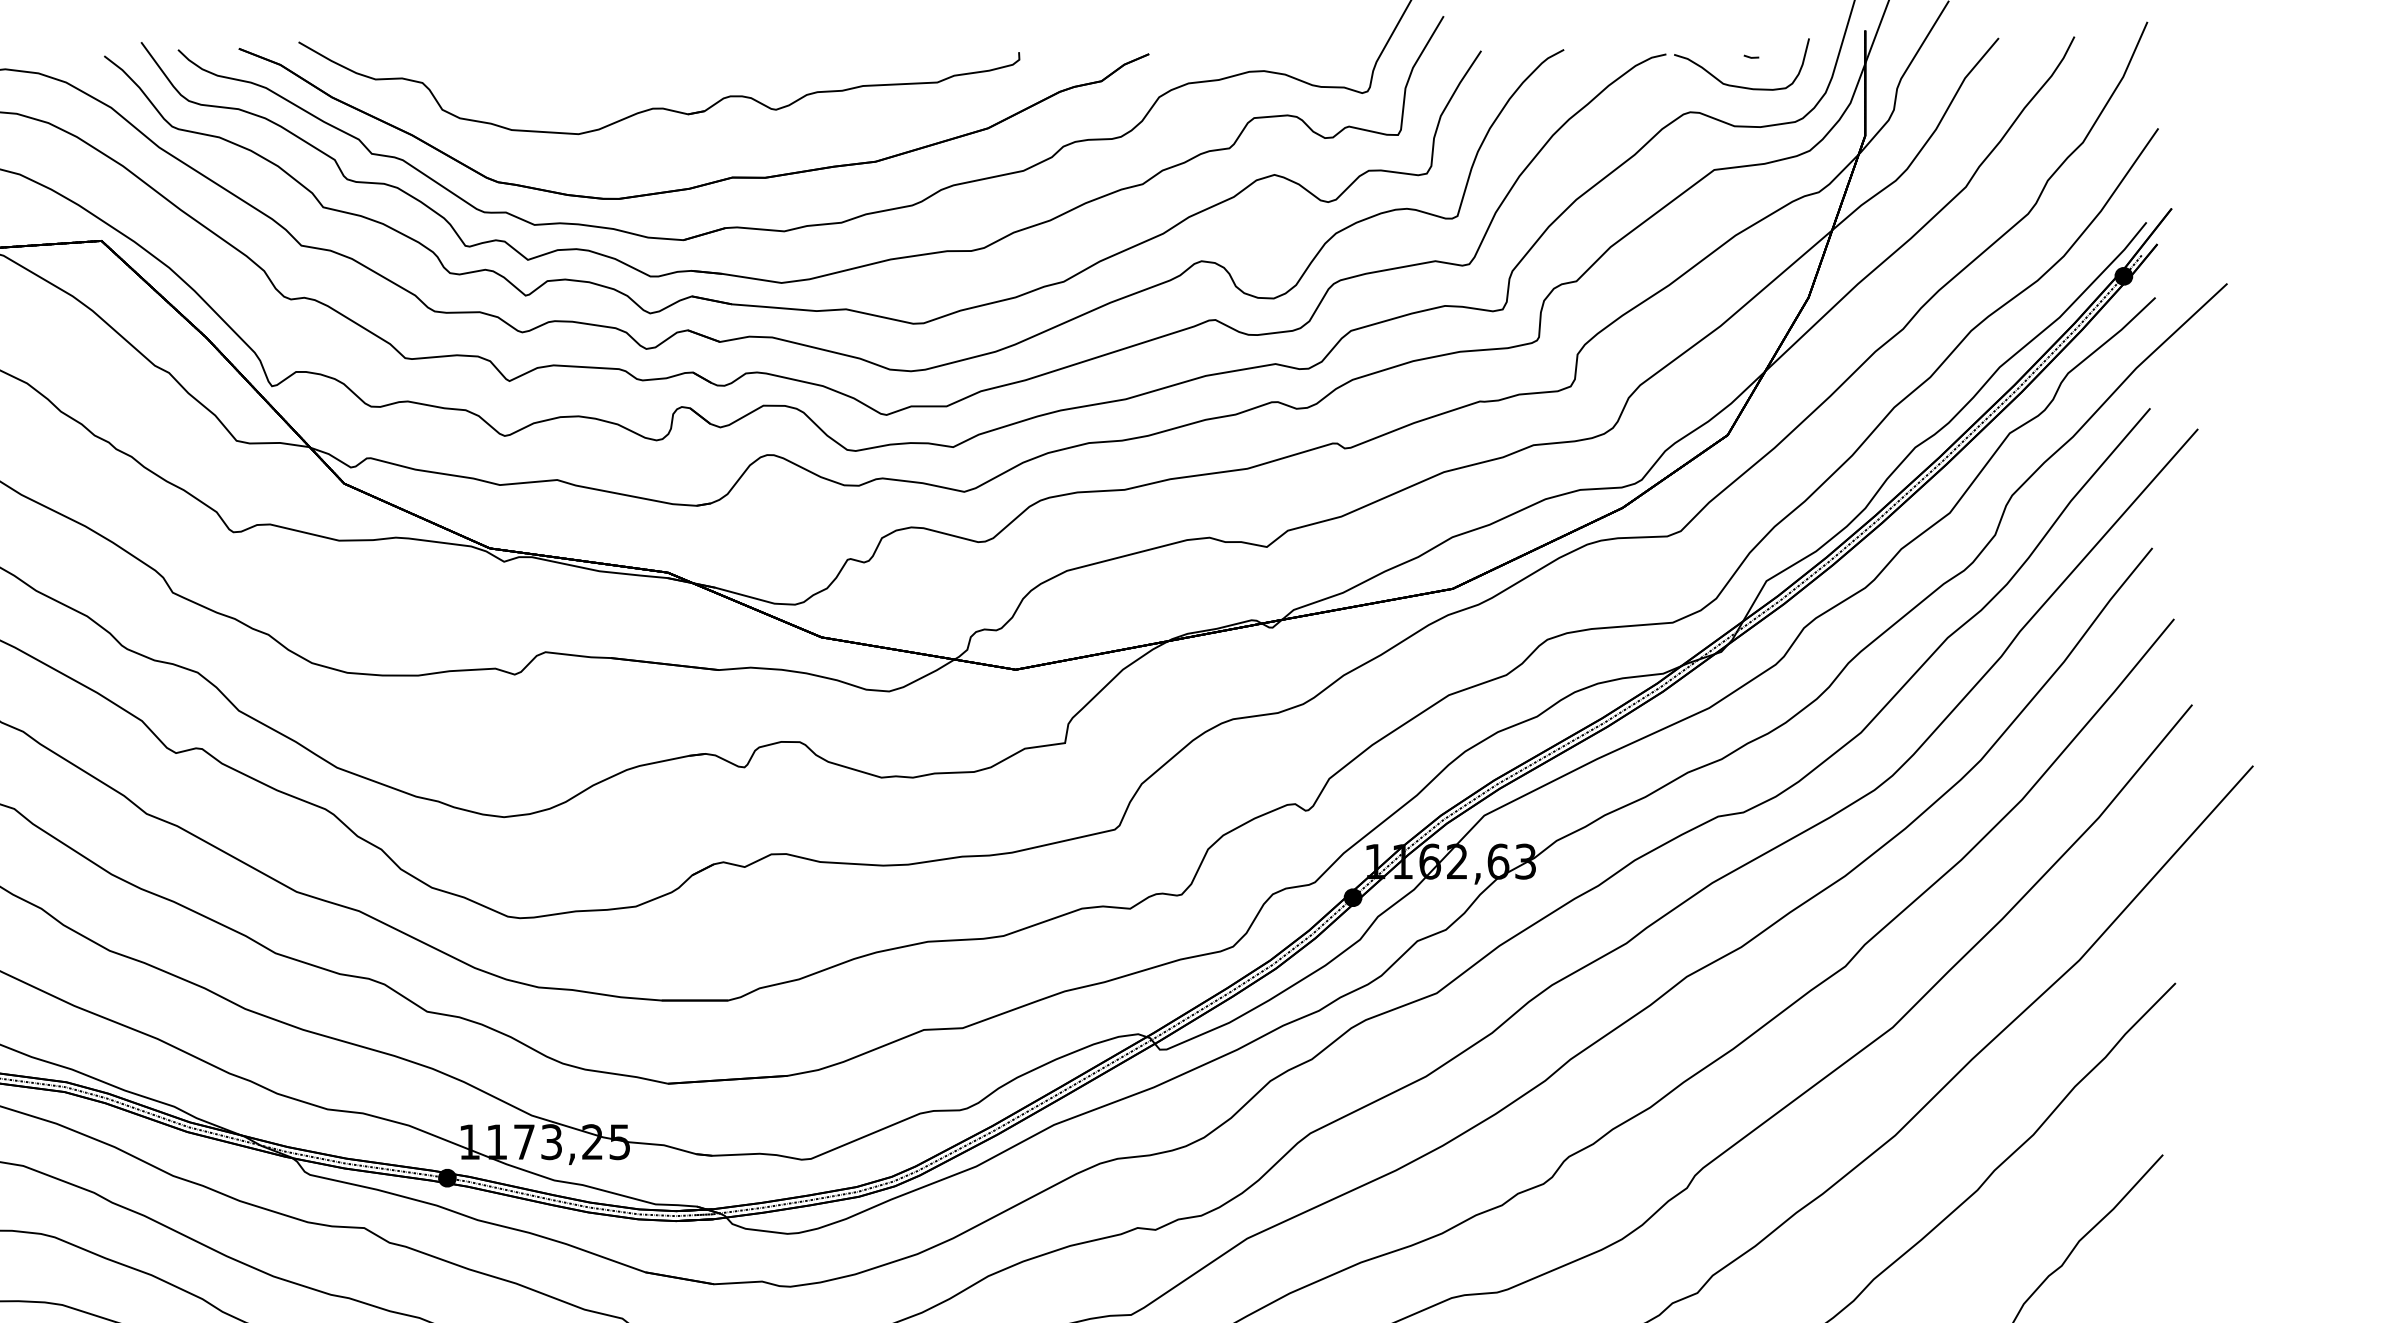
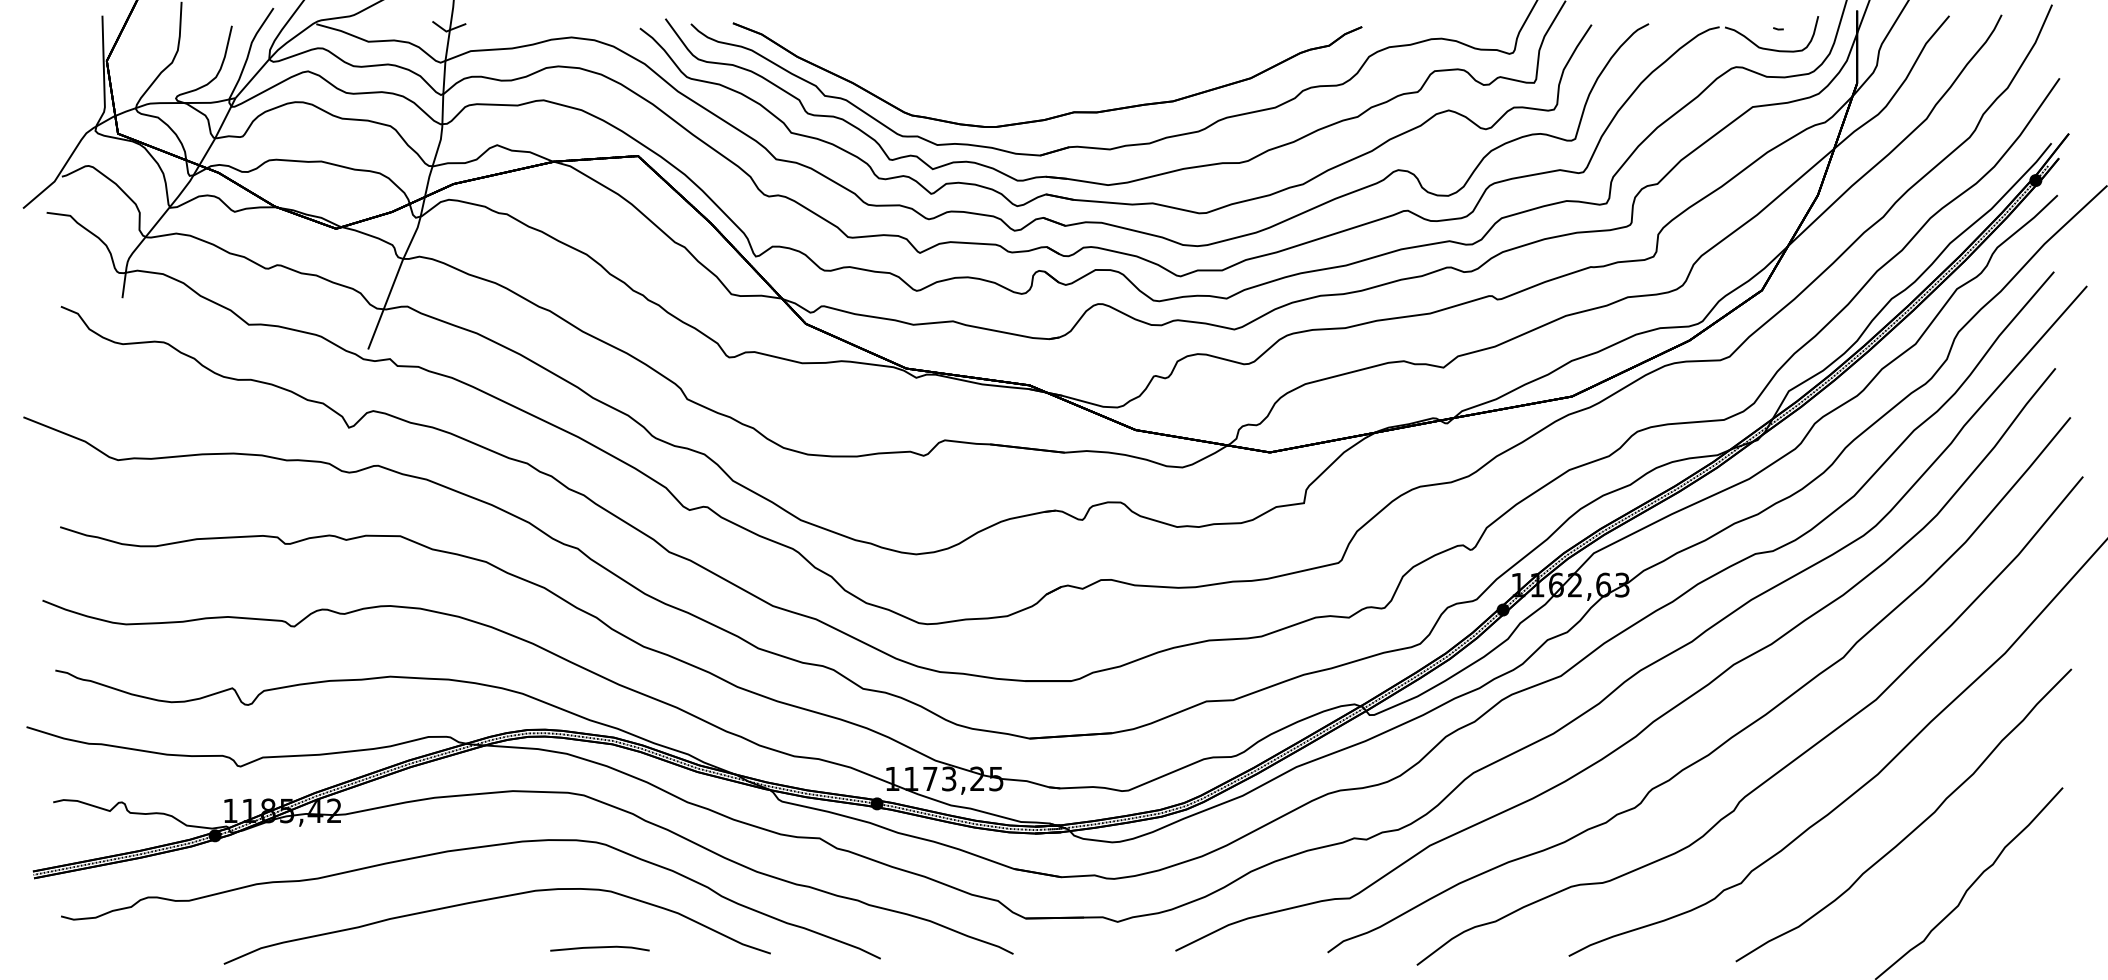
part: (659, 106) -> (1023, 63), removed

